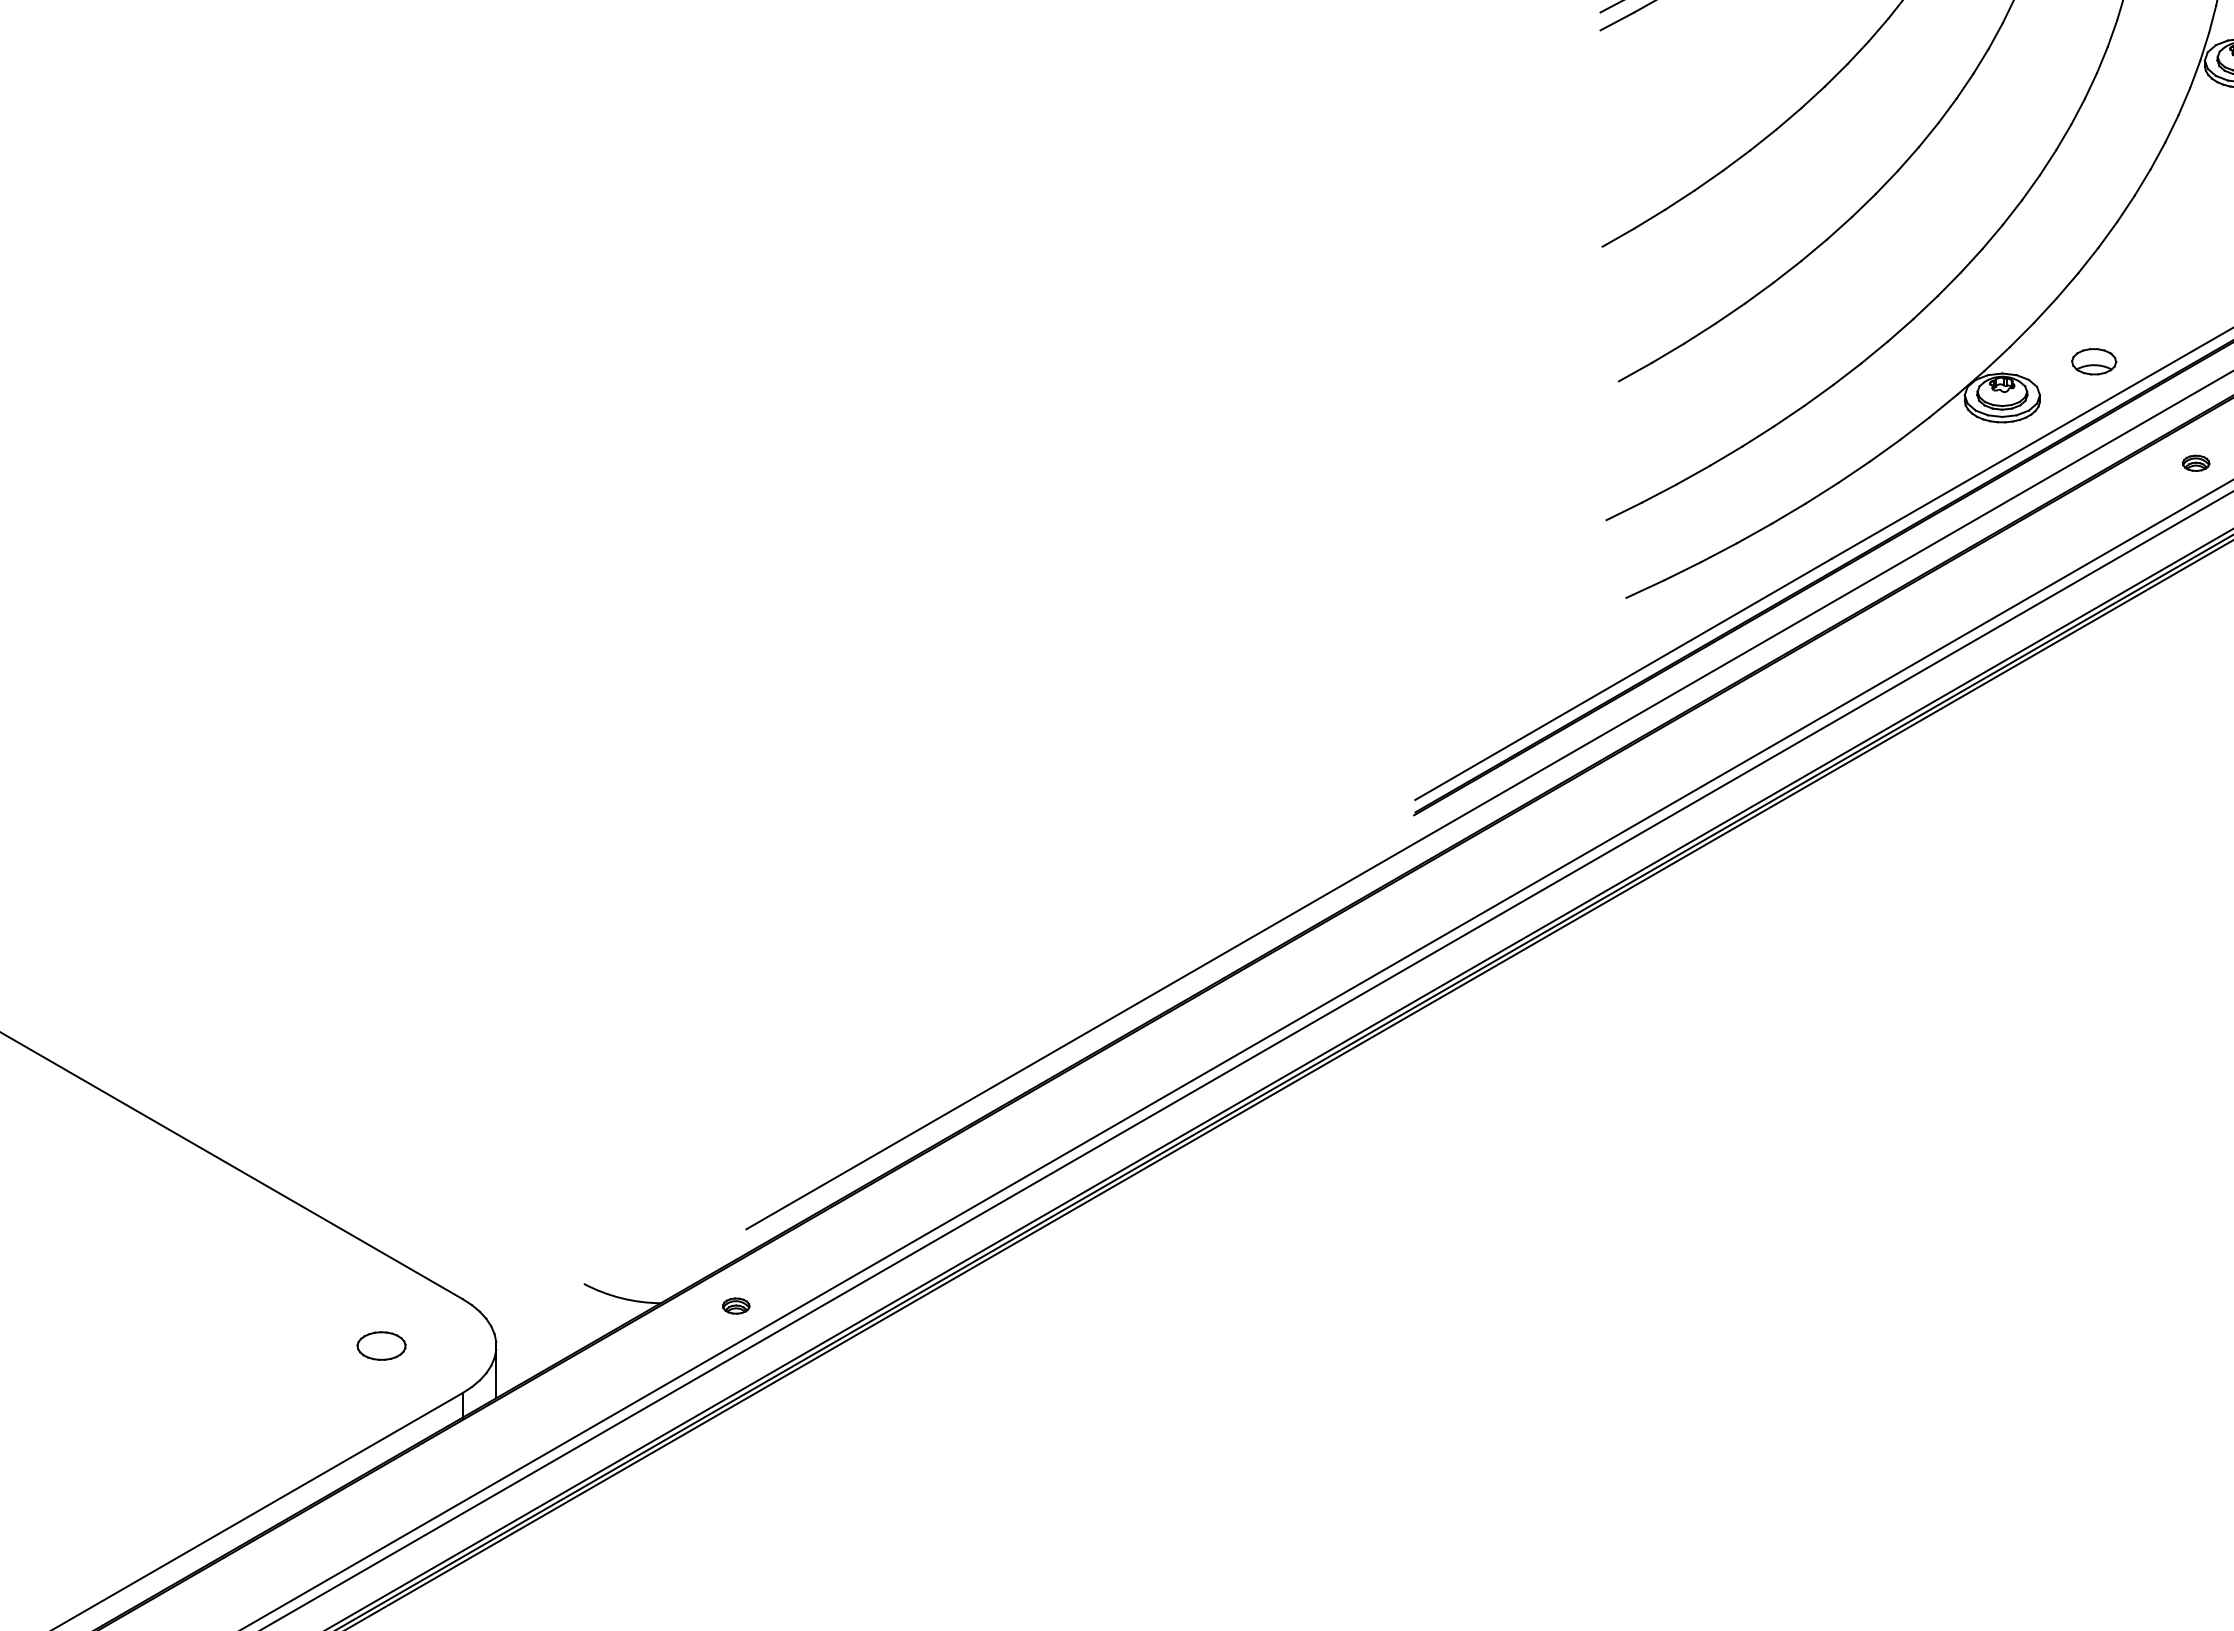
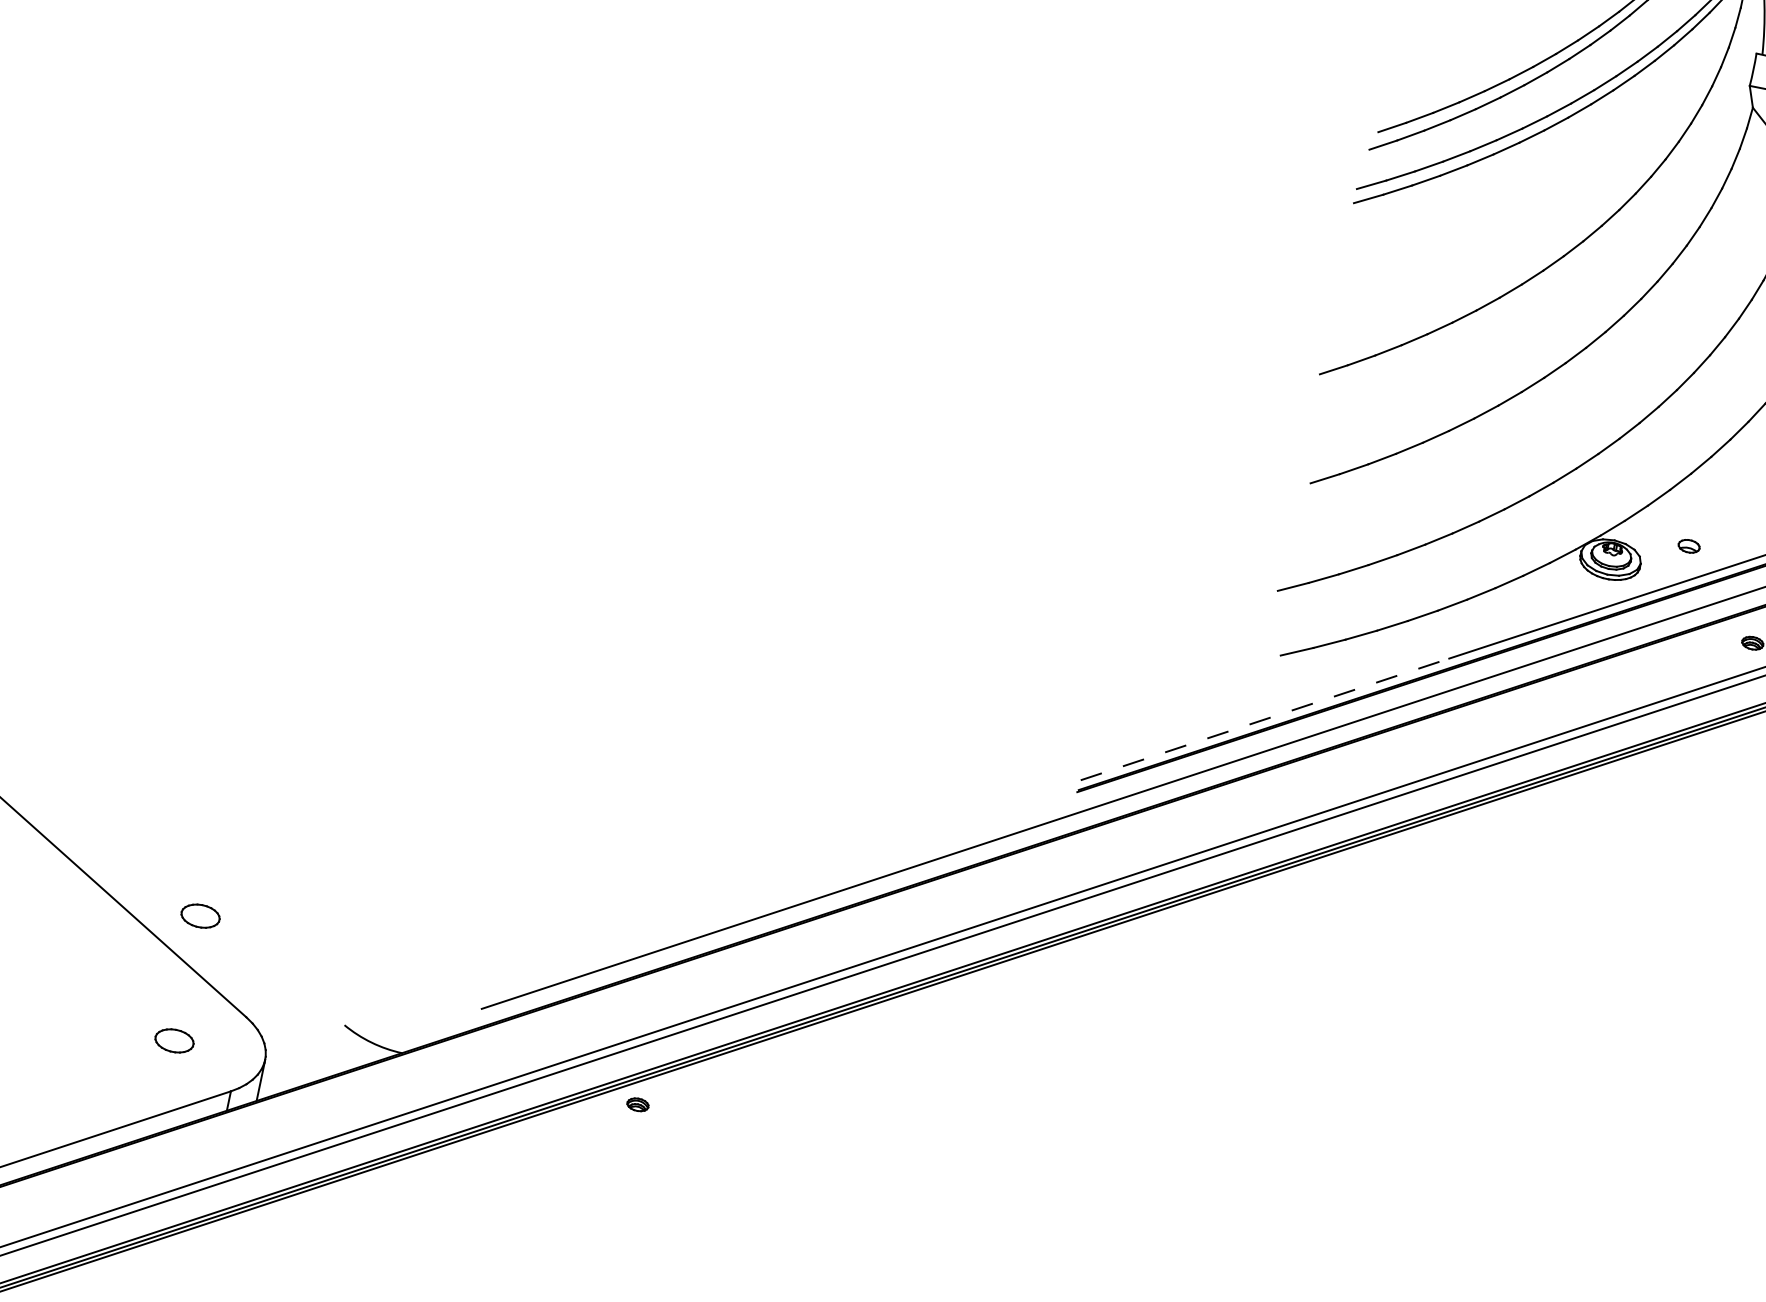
part: (2094, 361) -> (1689, 546), size x0.6
line: (1623, 679) -> (1265, 719), solid -> dashed
part: (381, 1187) -> (200, 915), added
part: (736, 1305) -> (638, 1104), moved

